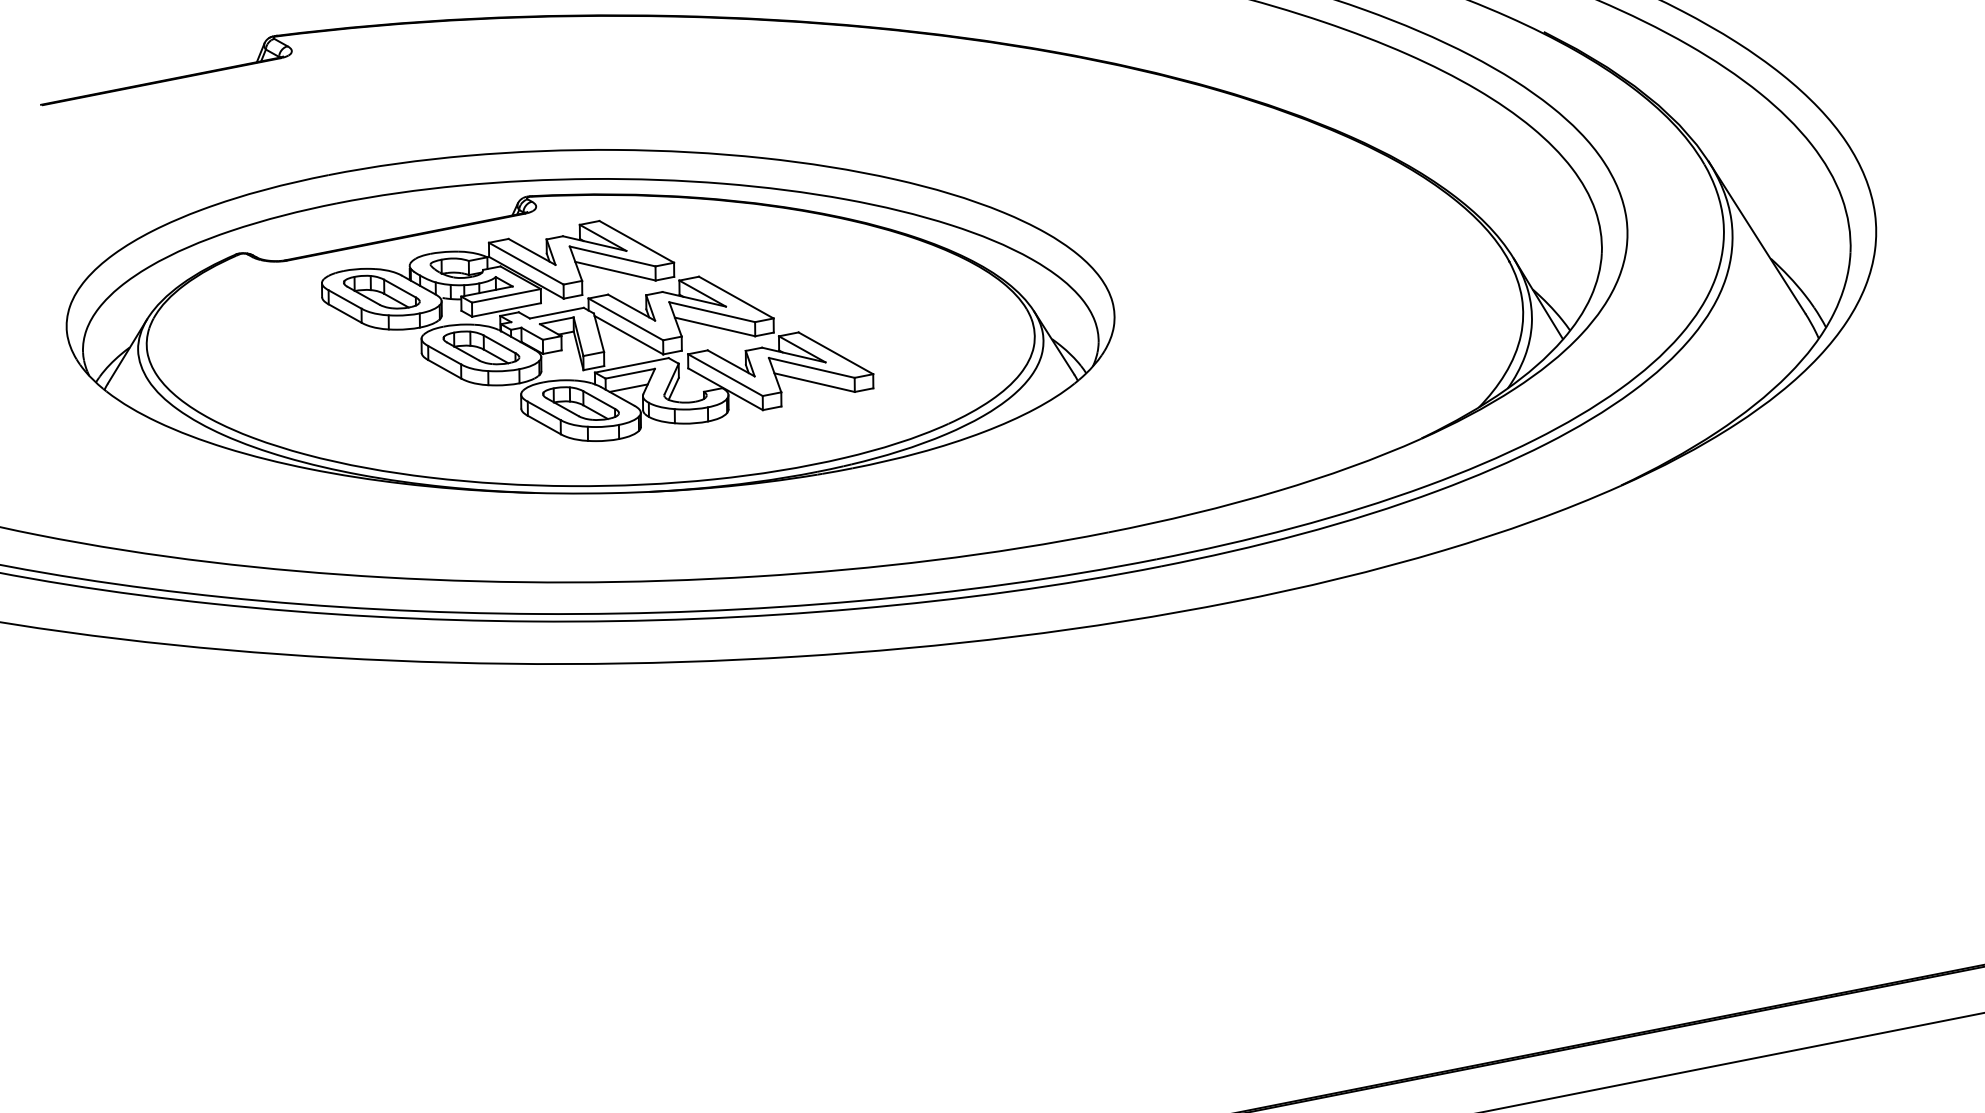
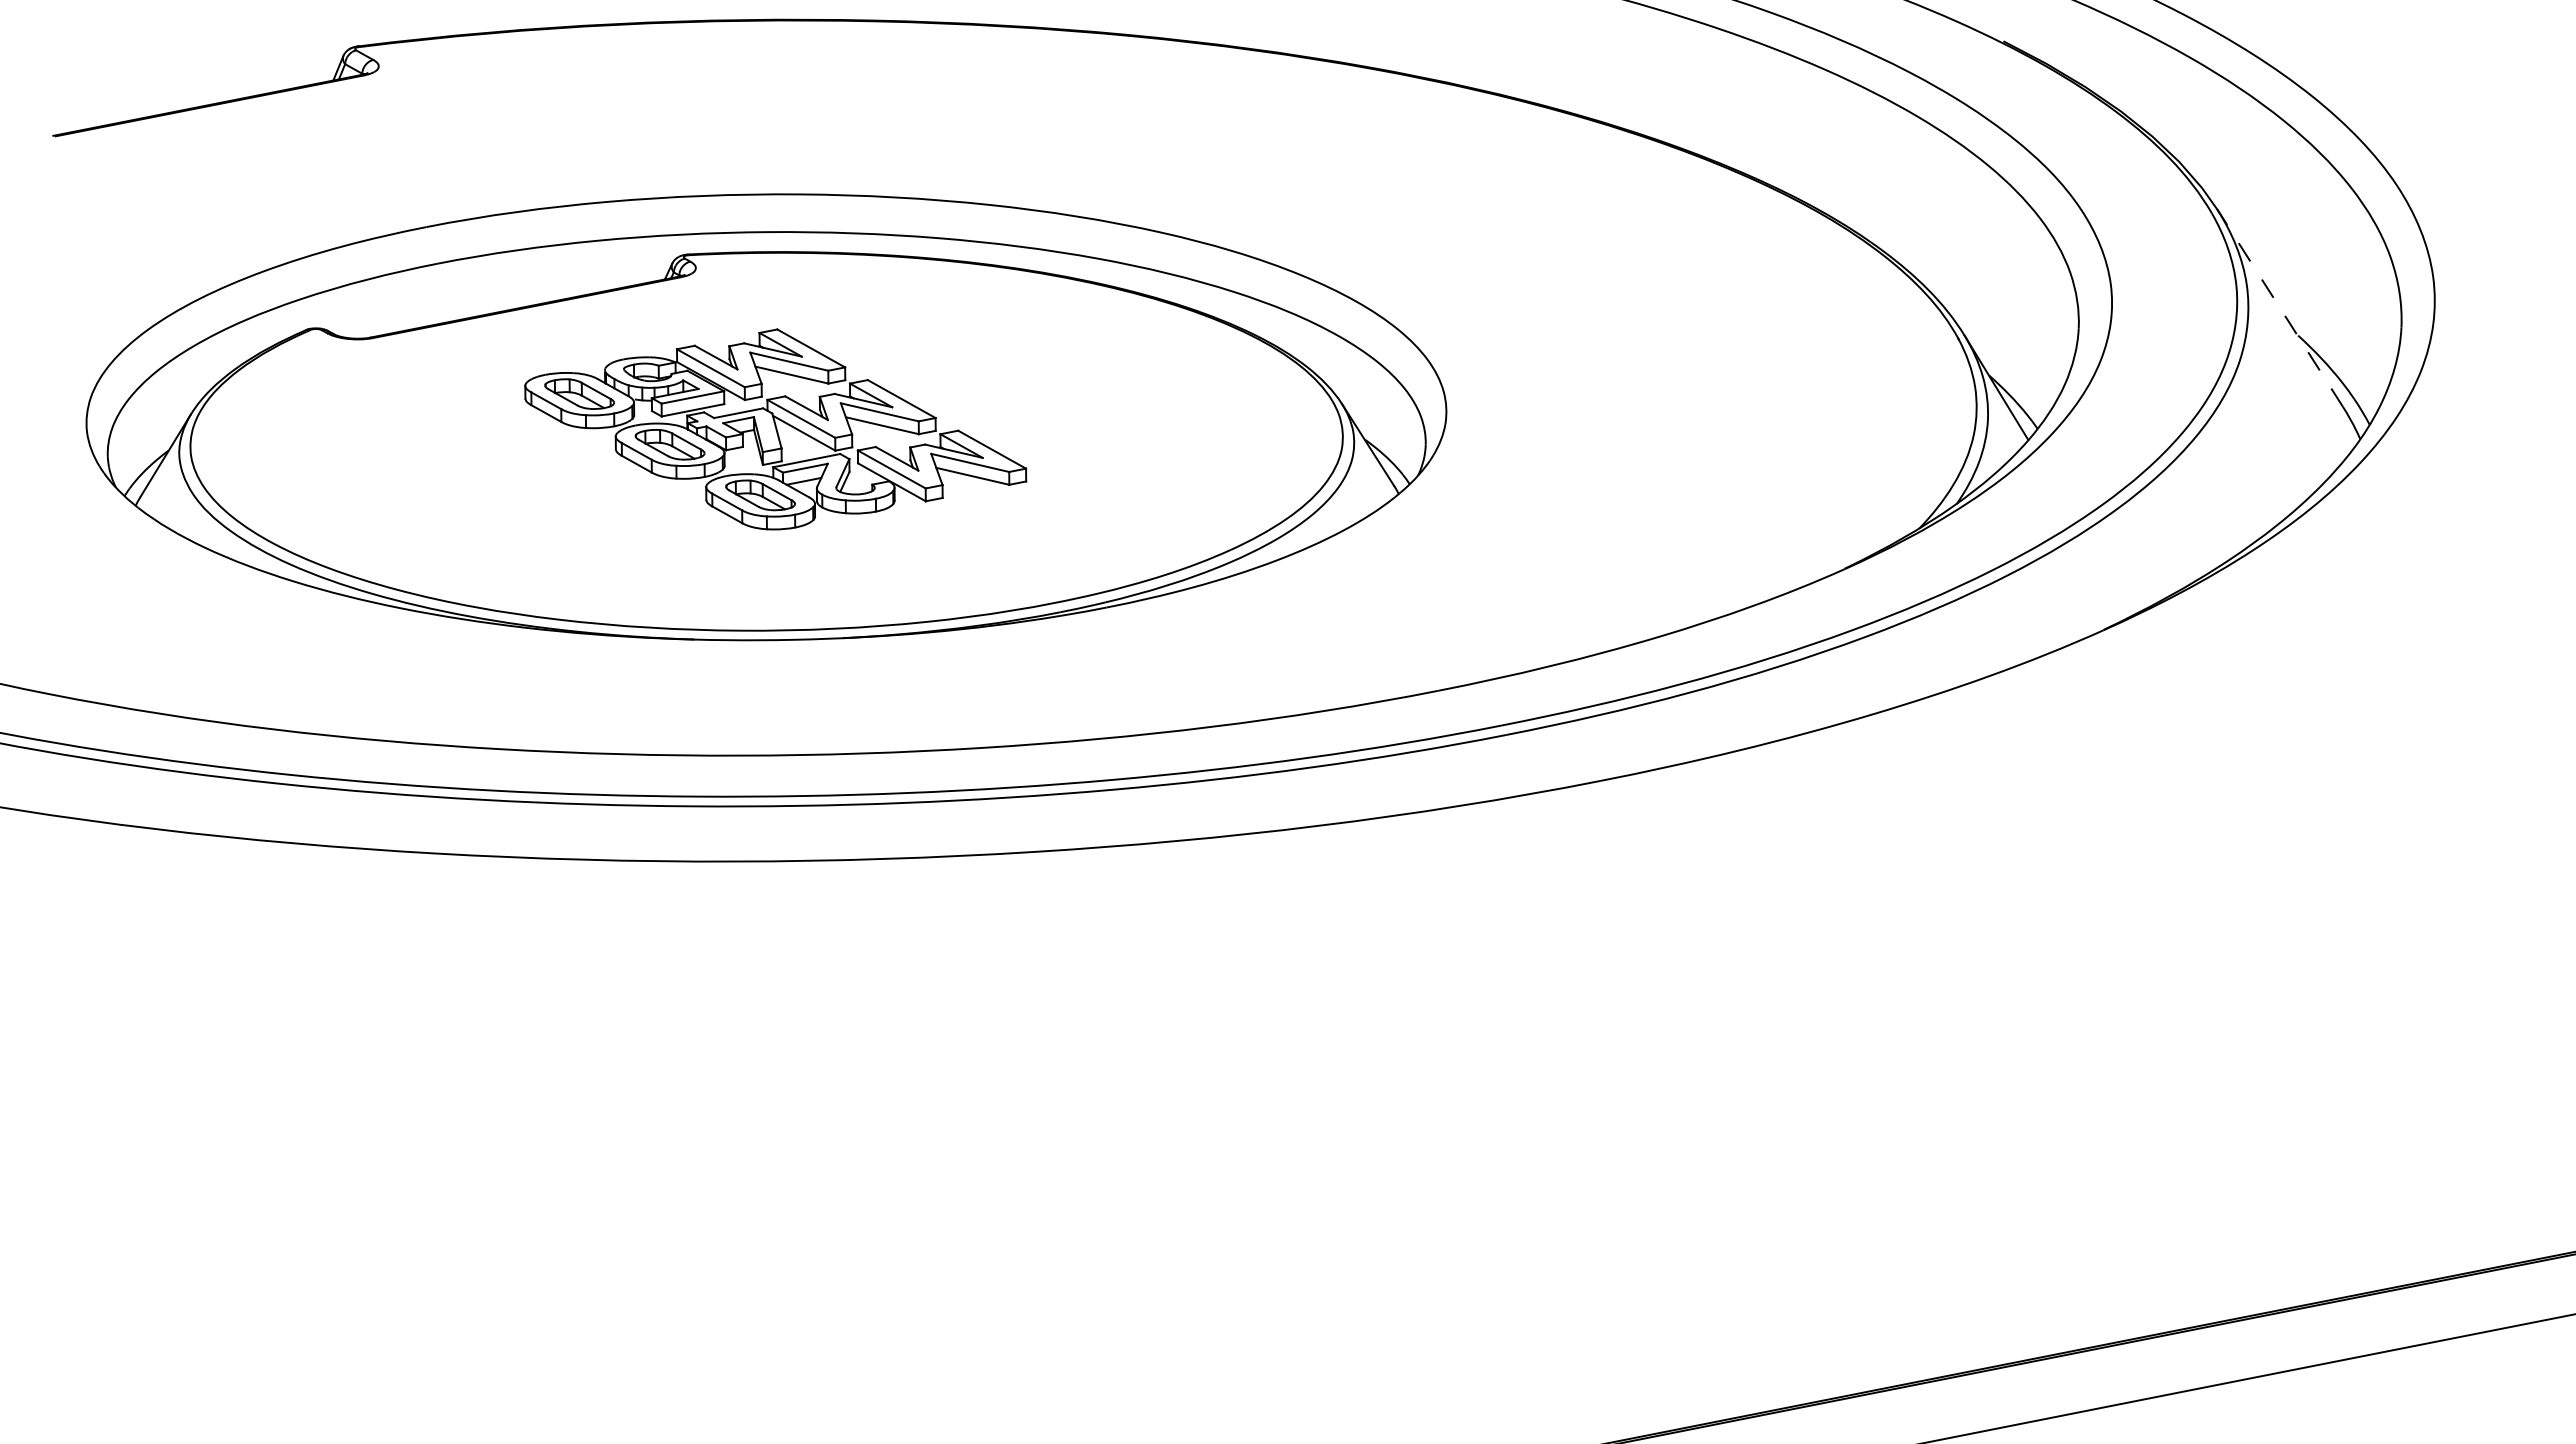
line: (1757, 237) -> (2280, 308), solid -> dashed
part: (597, 331) -> (775, 429), size x0.7

